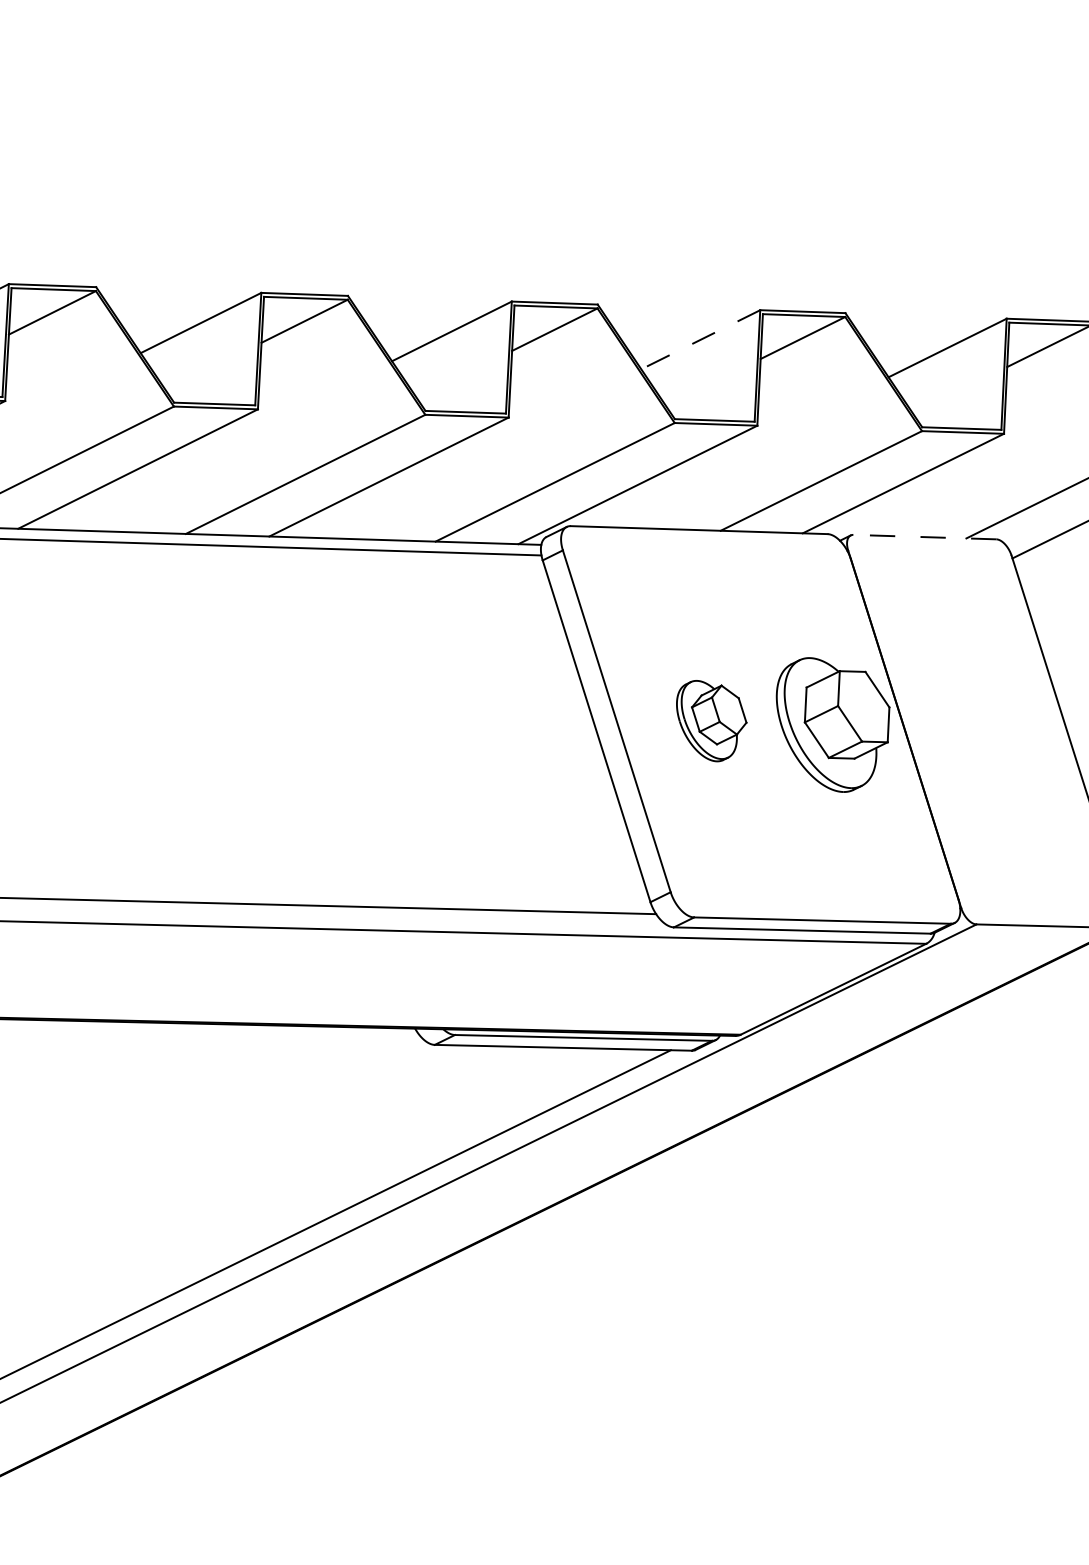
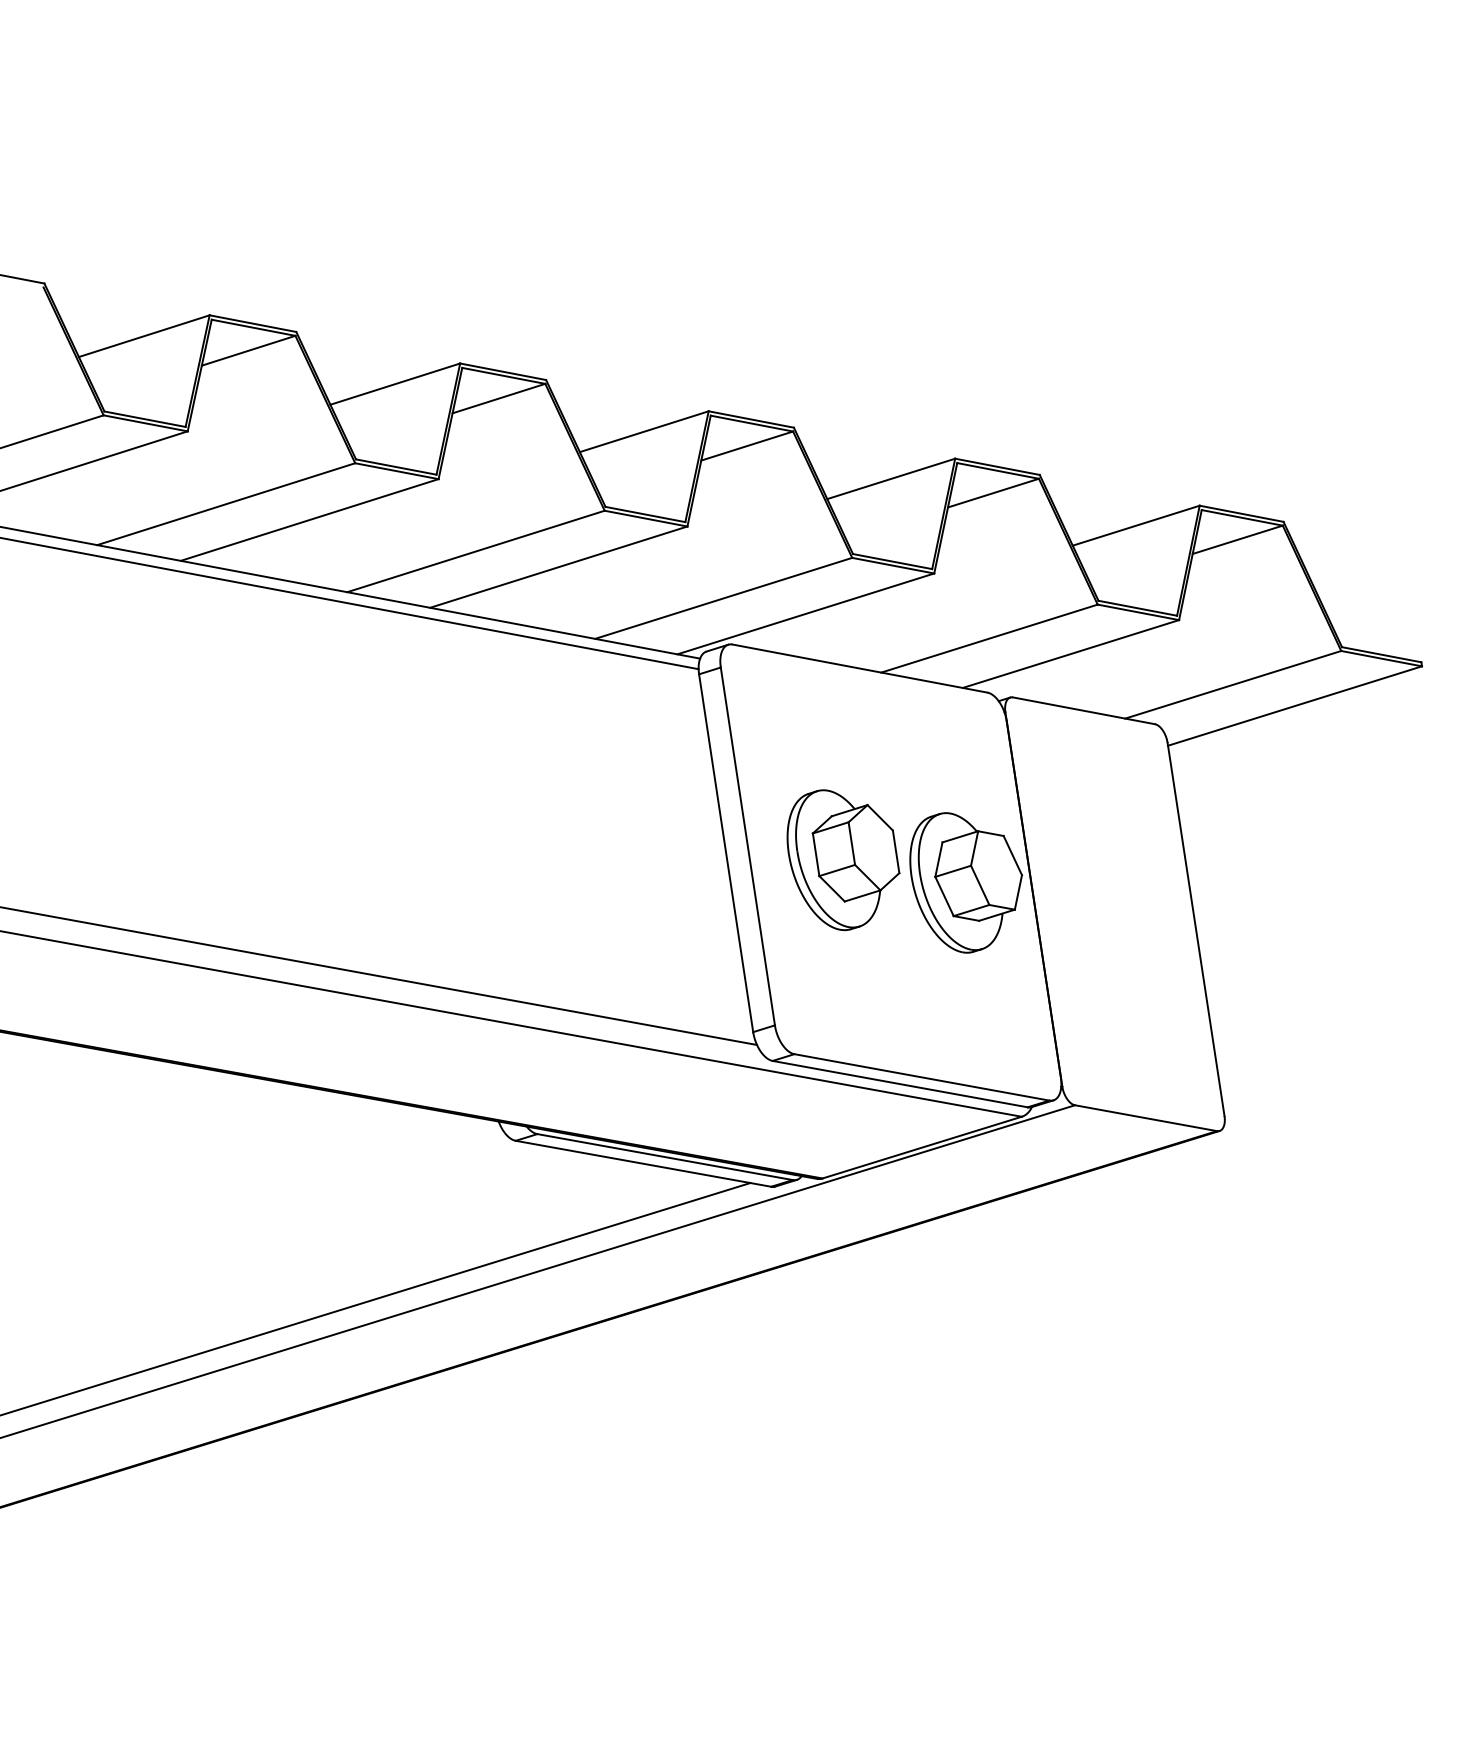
line: (700, 340) -> (890, 479), dashed -> solid
line: (924, 536) -> (1083, 710), dashed -> solid
part: (712, 720) -> (843, 860), size x1.67

